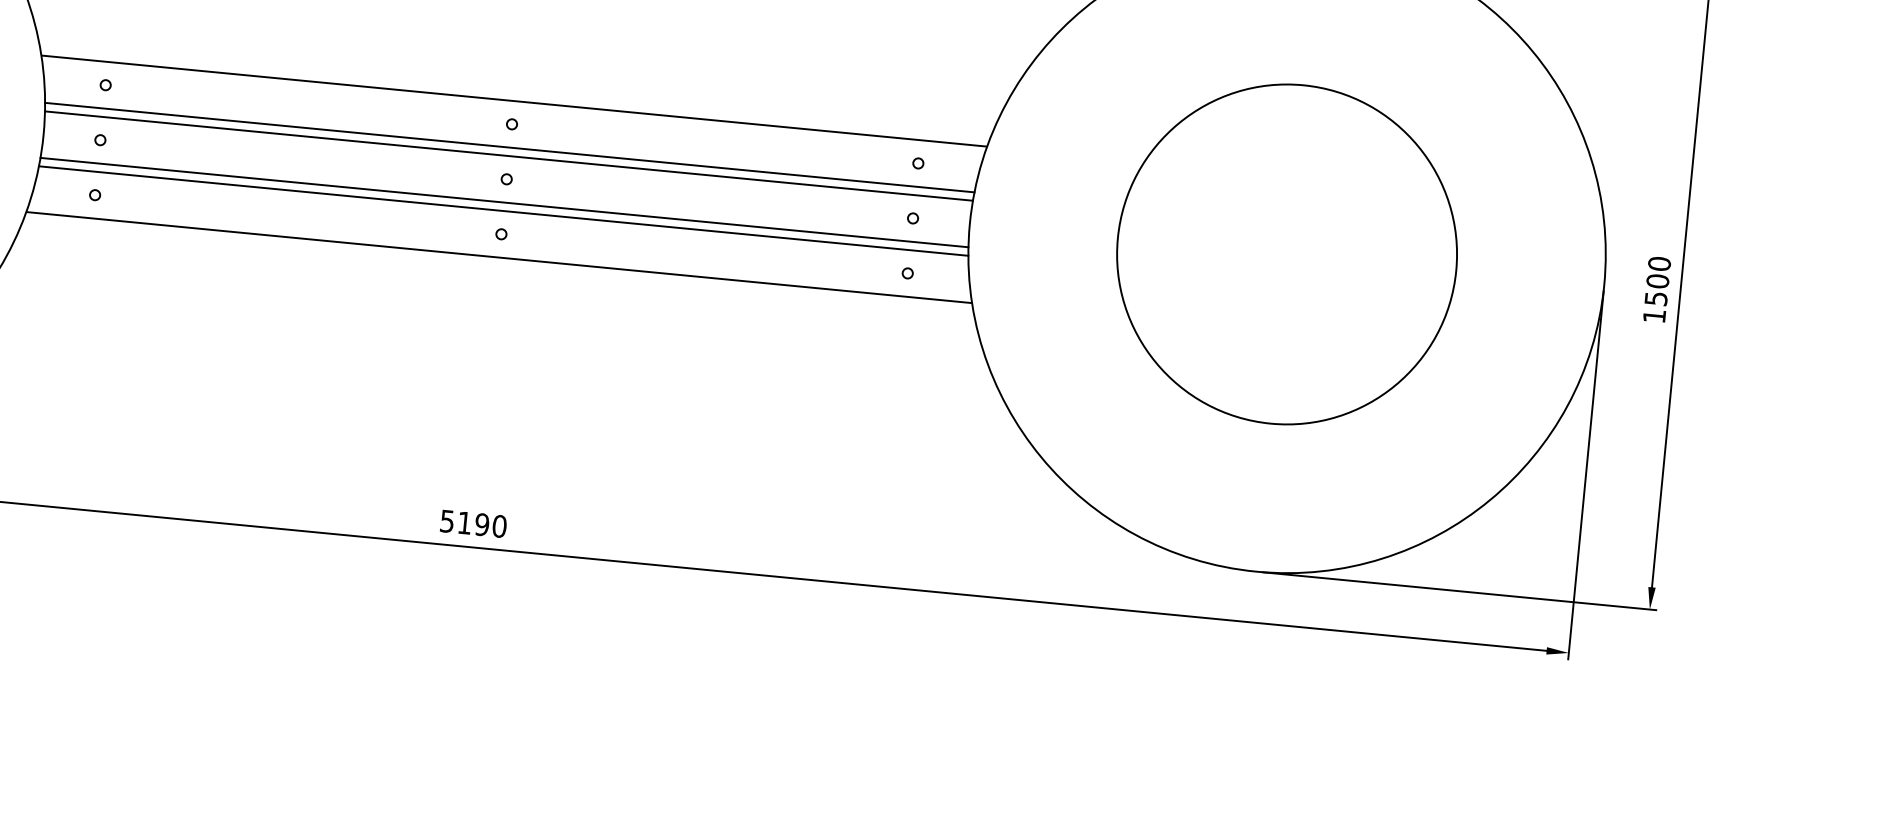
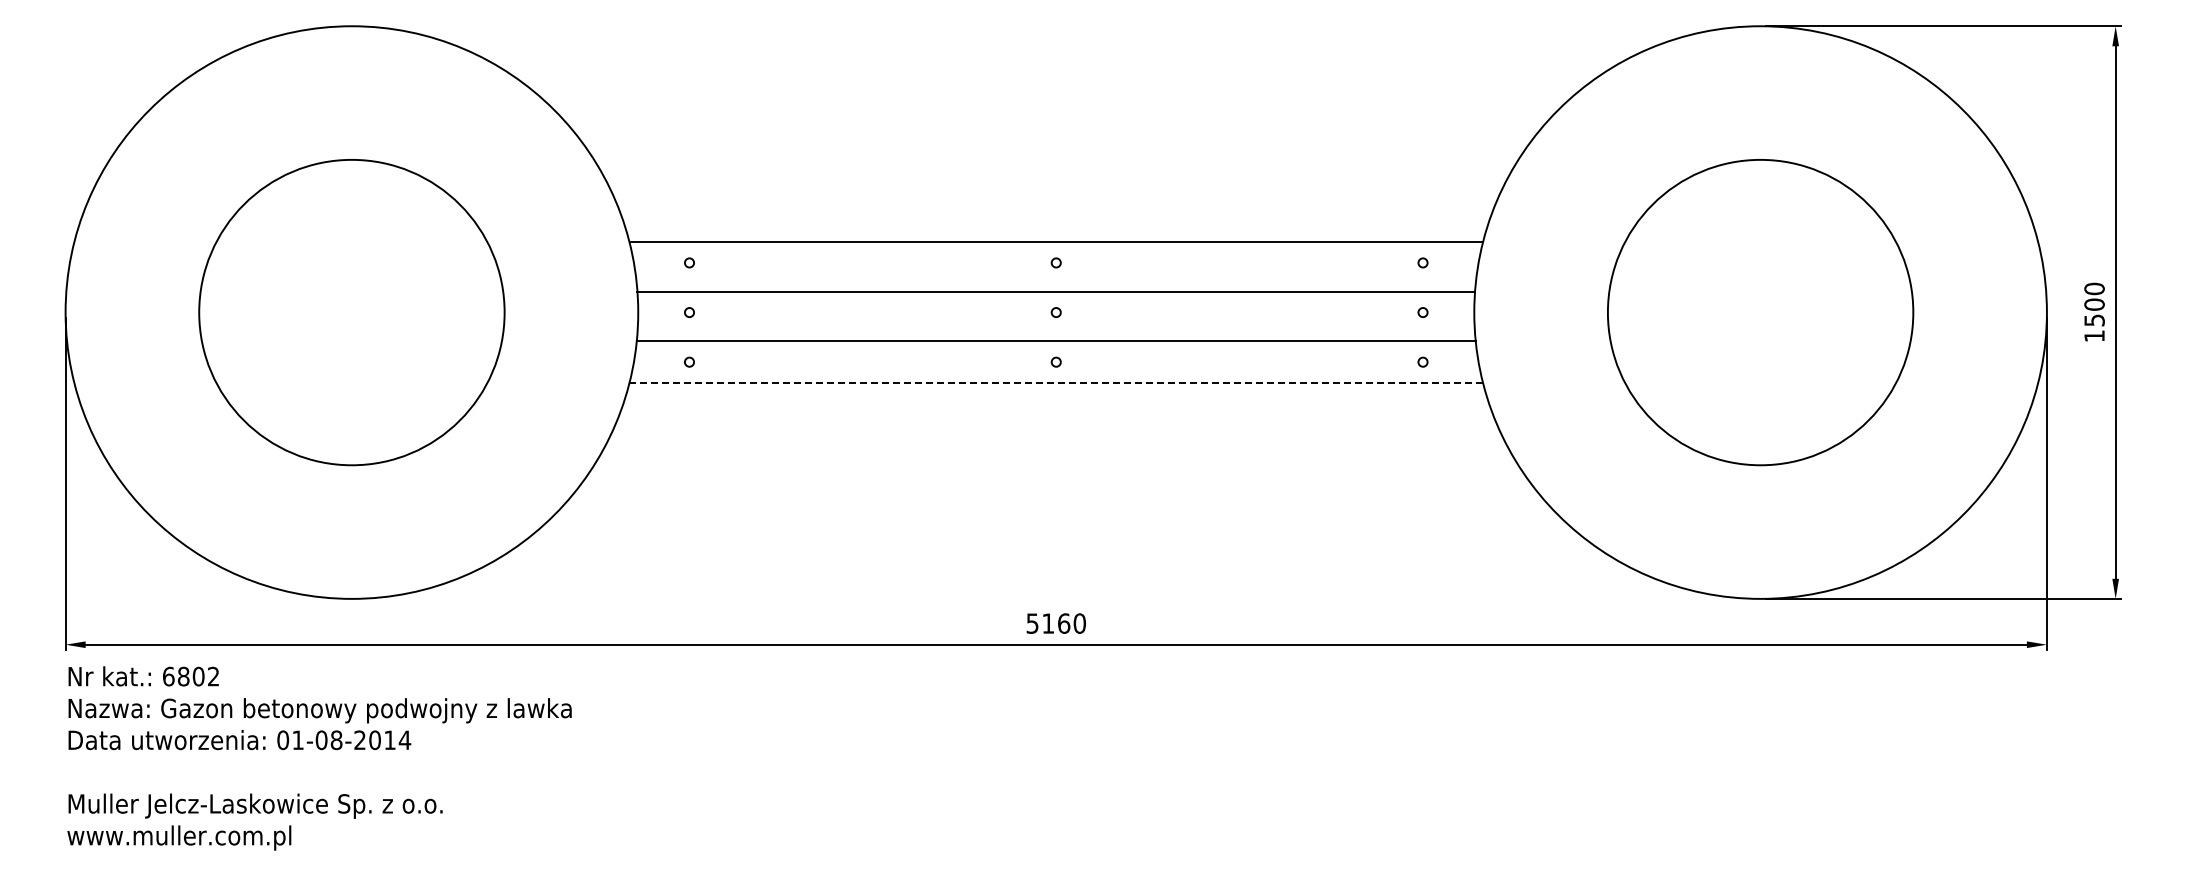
line: (508, 147) -> (1055, 283), removed
line: (504, 202) -> (1056, 333), removed
line: (499, 257) -> (1056, 383), solid -> dashed
text: (481, 524) -> (1063, 623), 5190 -> 5160

